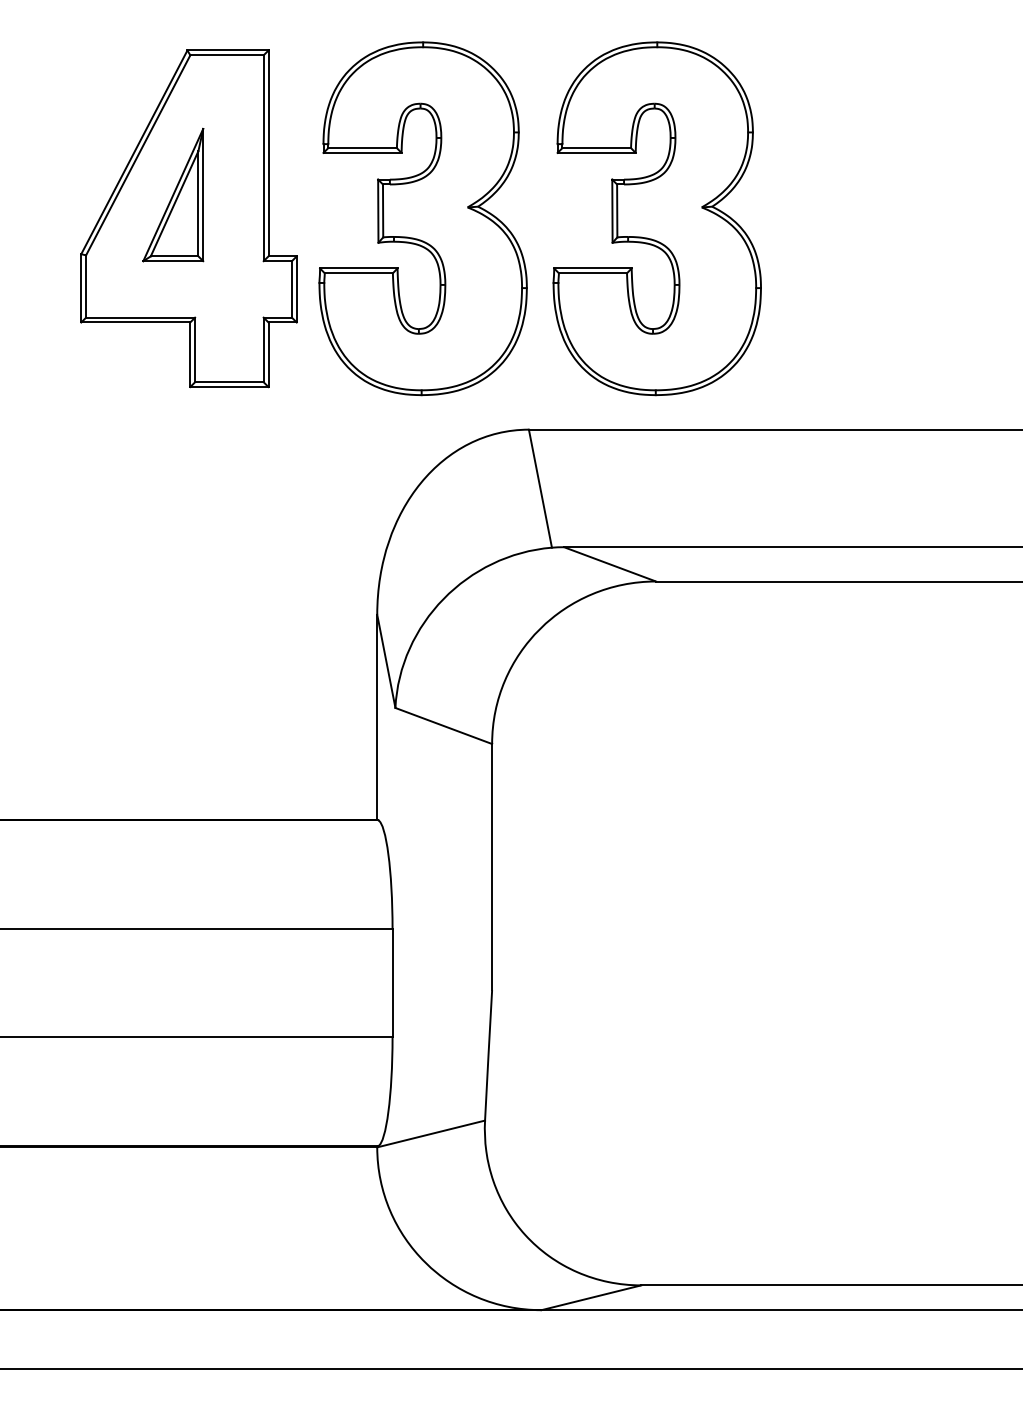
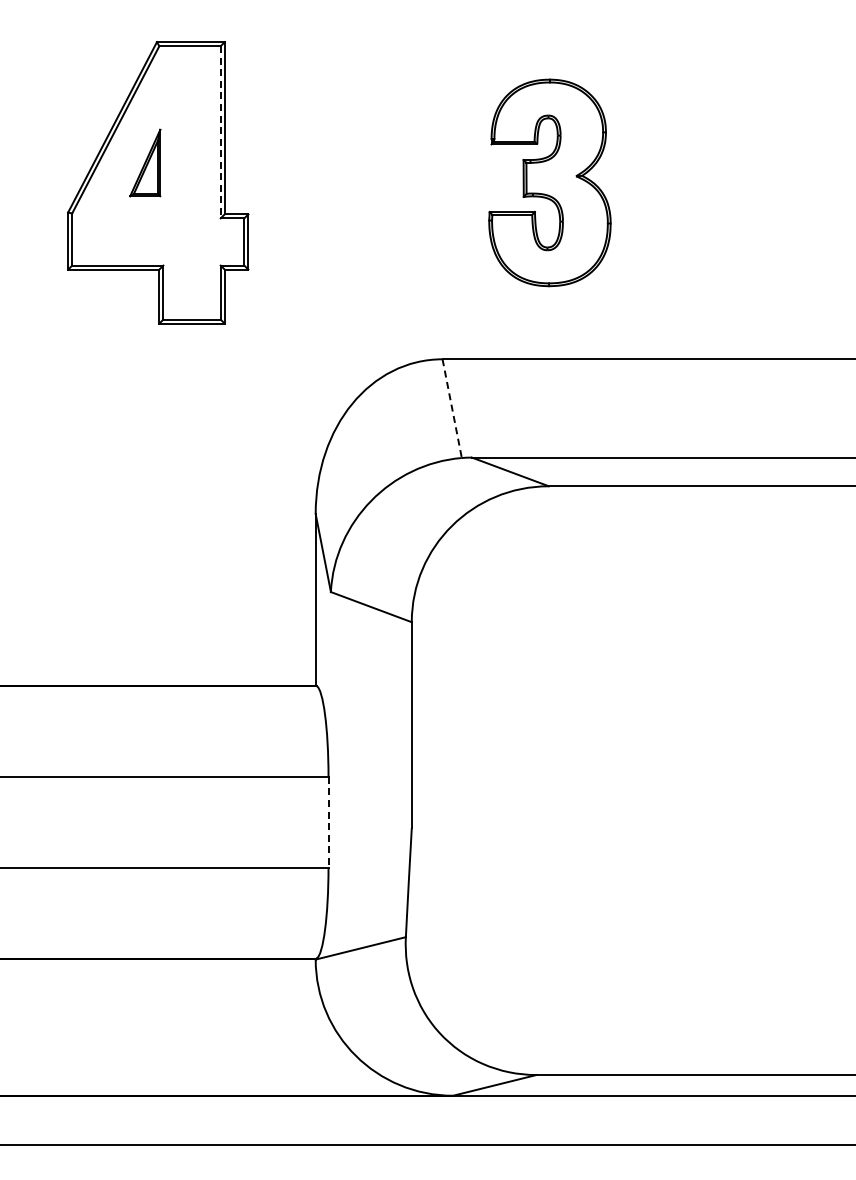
line: (263, 158) -> (220, 132), solid -> dashed
part: (173, 194) -> (145, 162), size x0.6
part: (422, 218) -> (353, 182), removed
part: (656, 218) -> (549, 182), size x0.7
line: (540, 489) -> (452, 409), solid -> dashed
line: (392, 983) -> (328, 822), solid -> dashed

